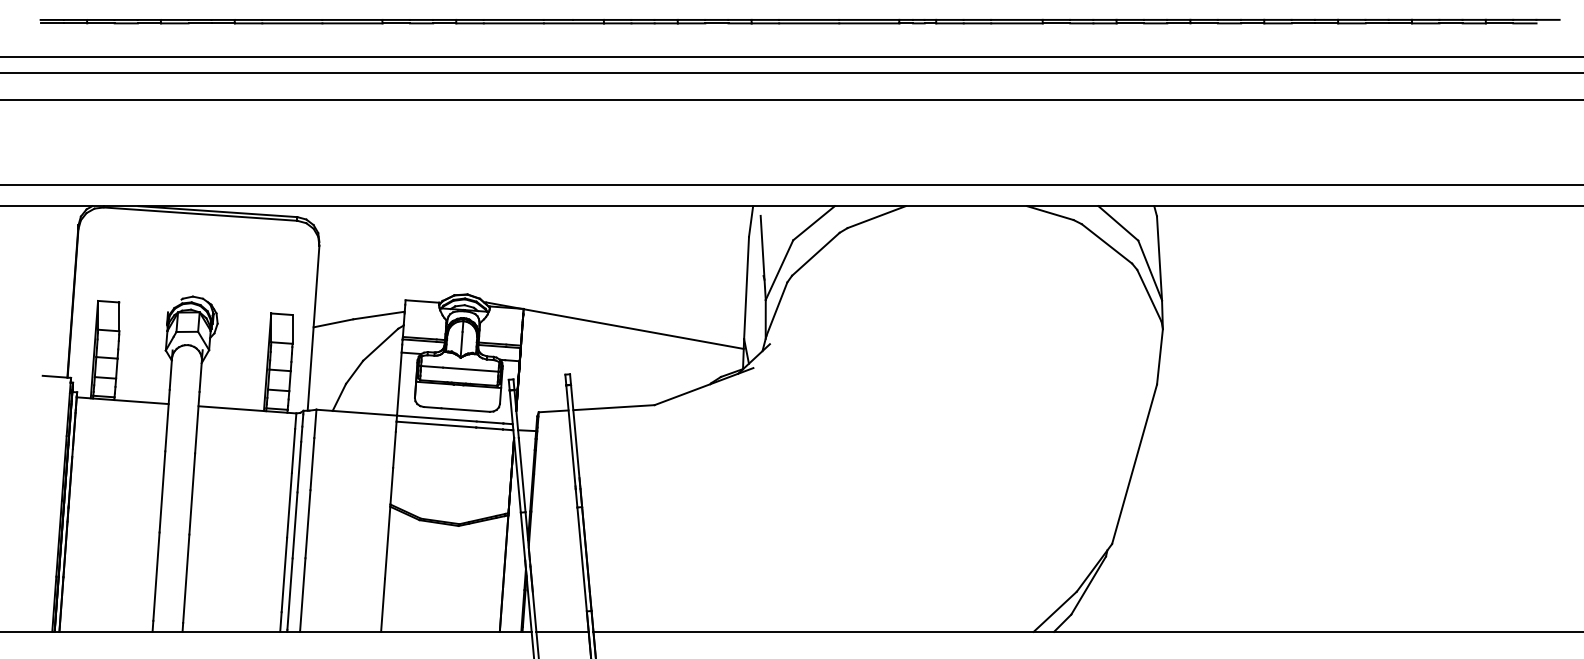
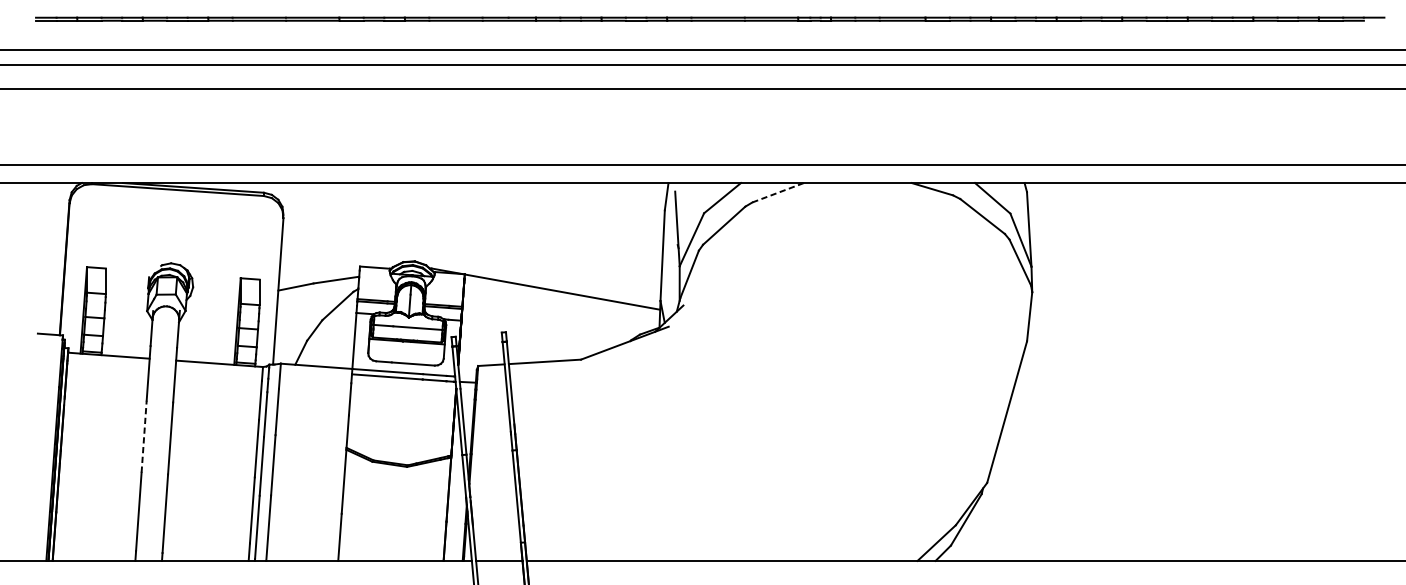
line: (877, 216) -> (778, 192), solid -> dashed
line: (162, 491) -> (144, 436), solid -> dashed

